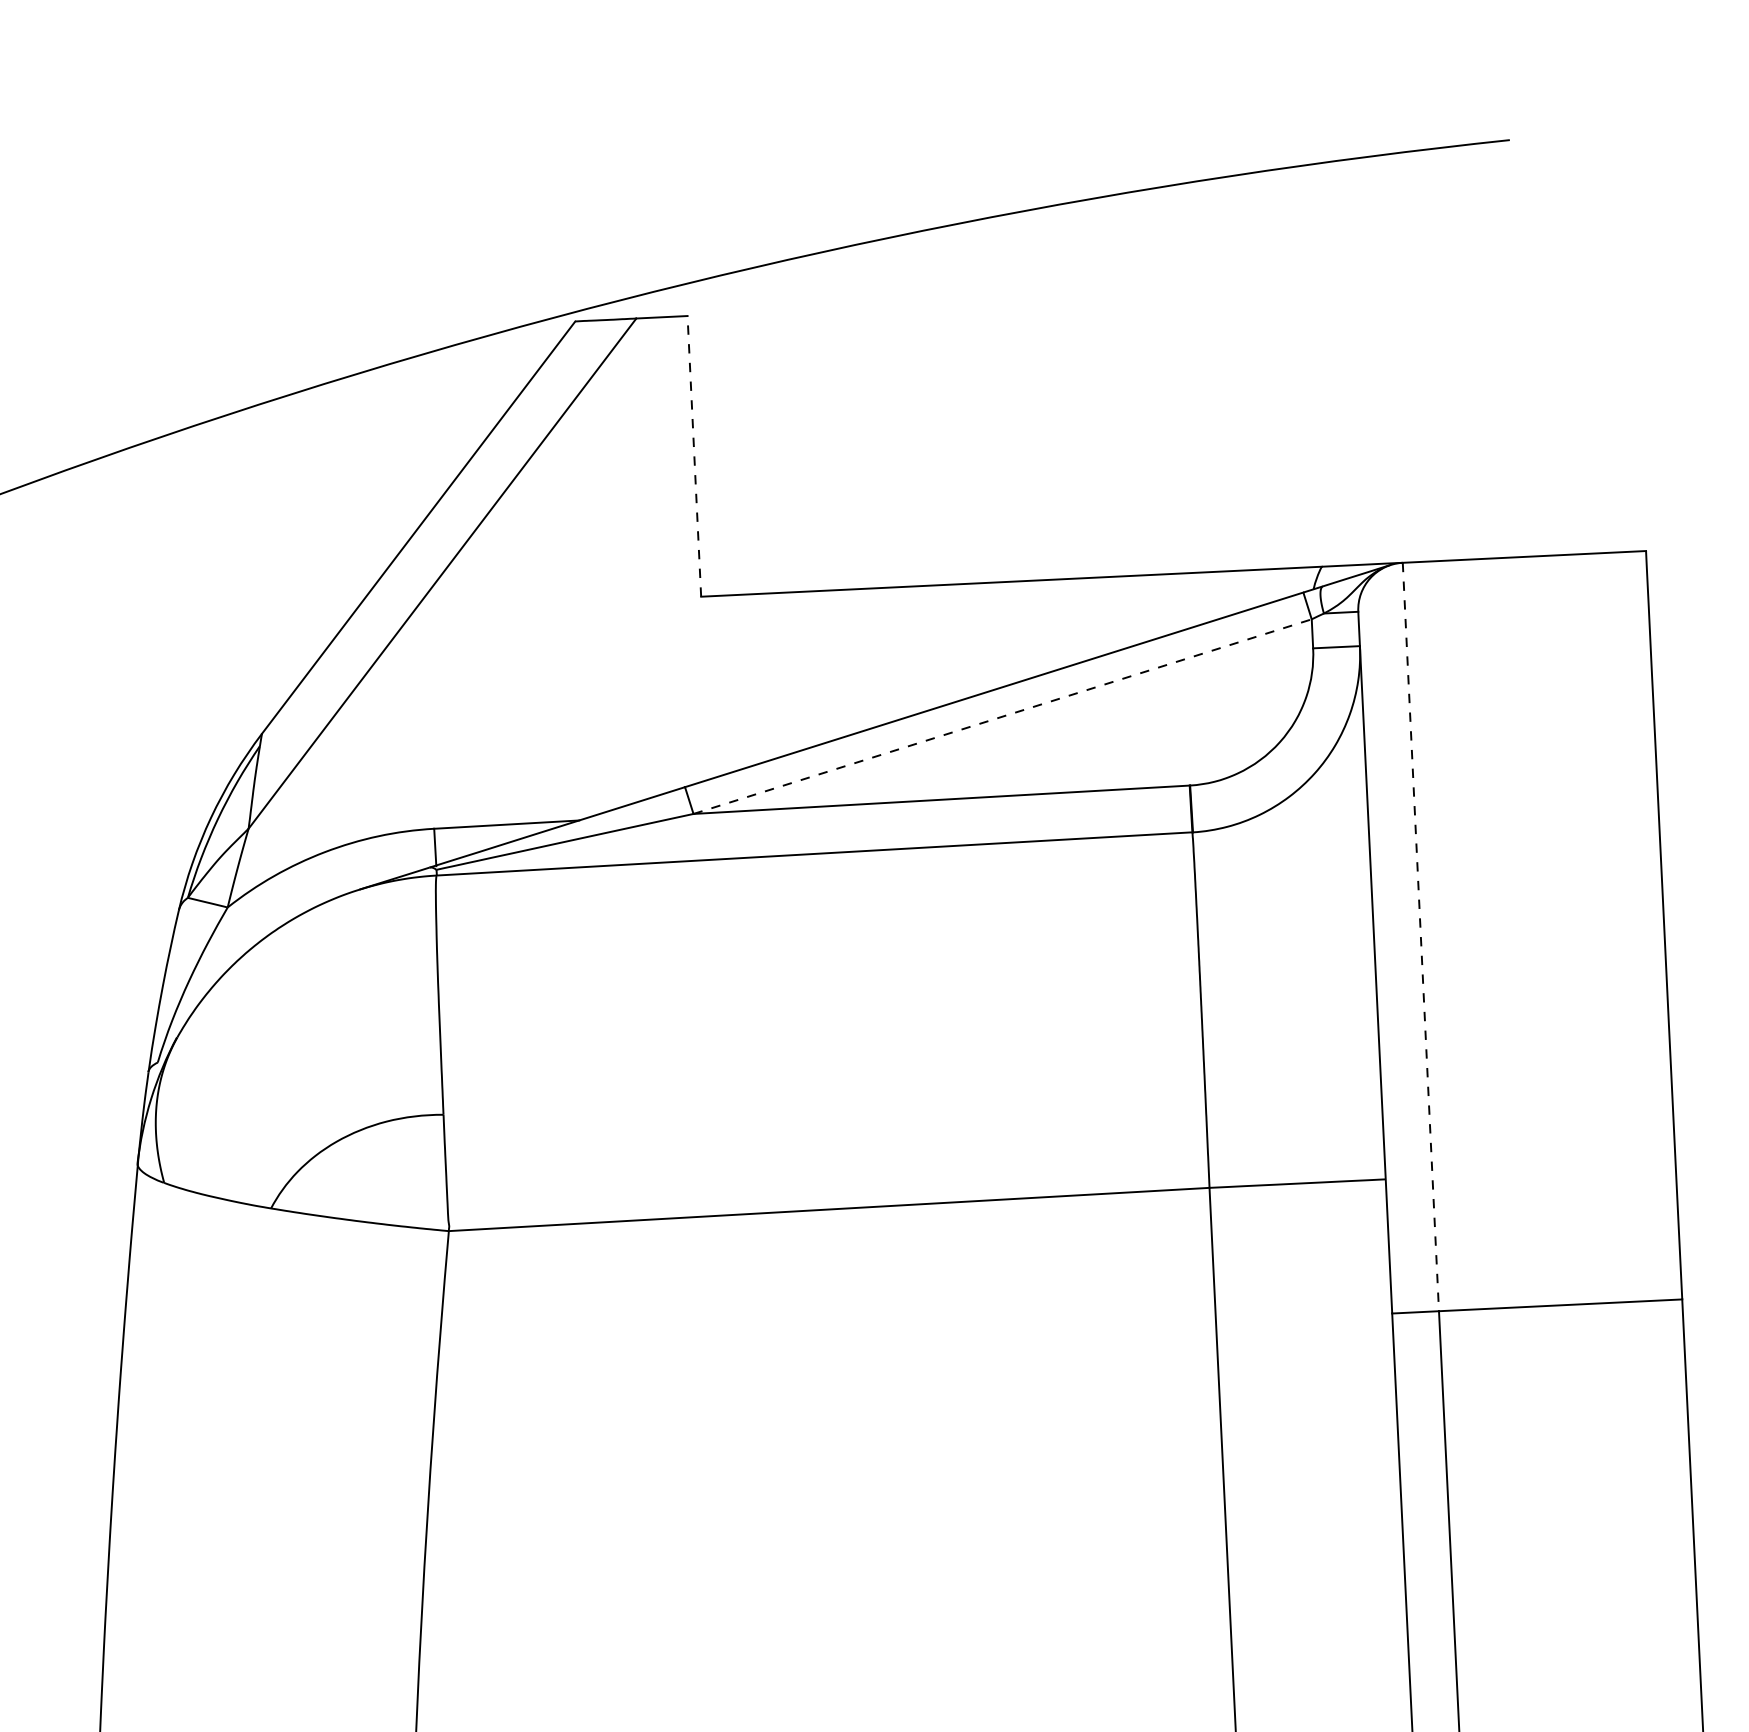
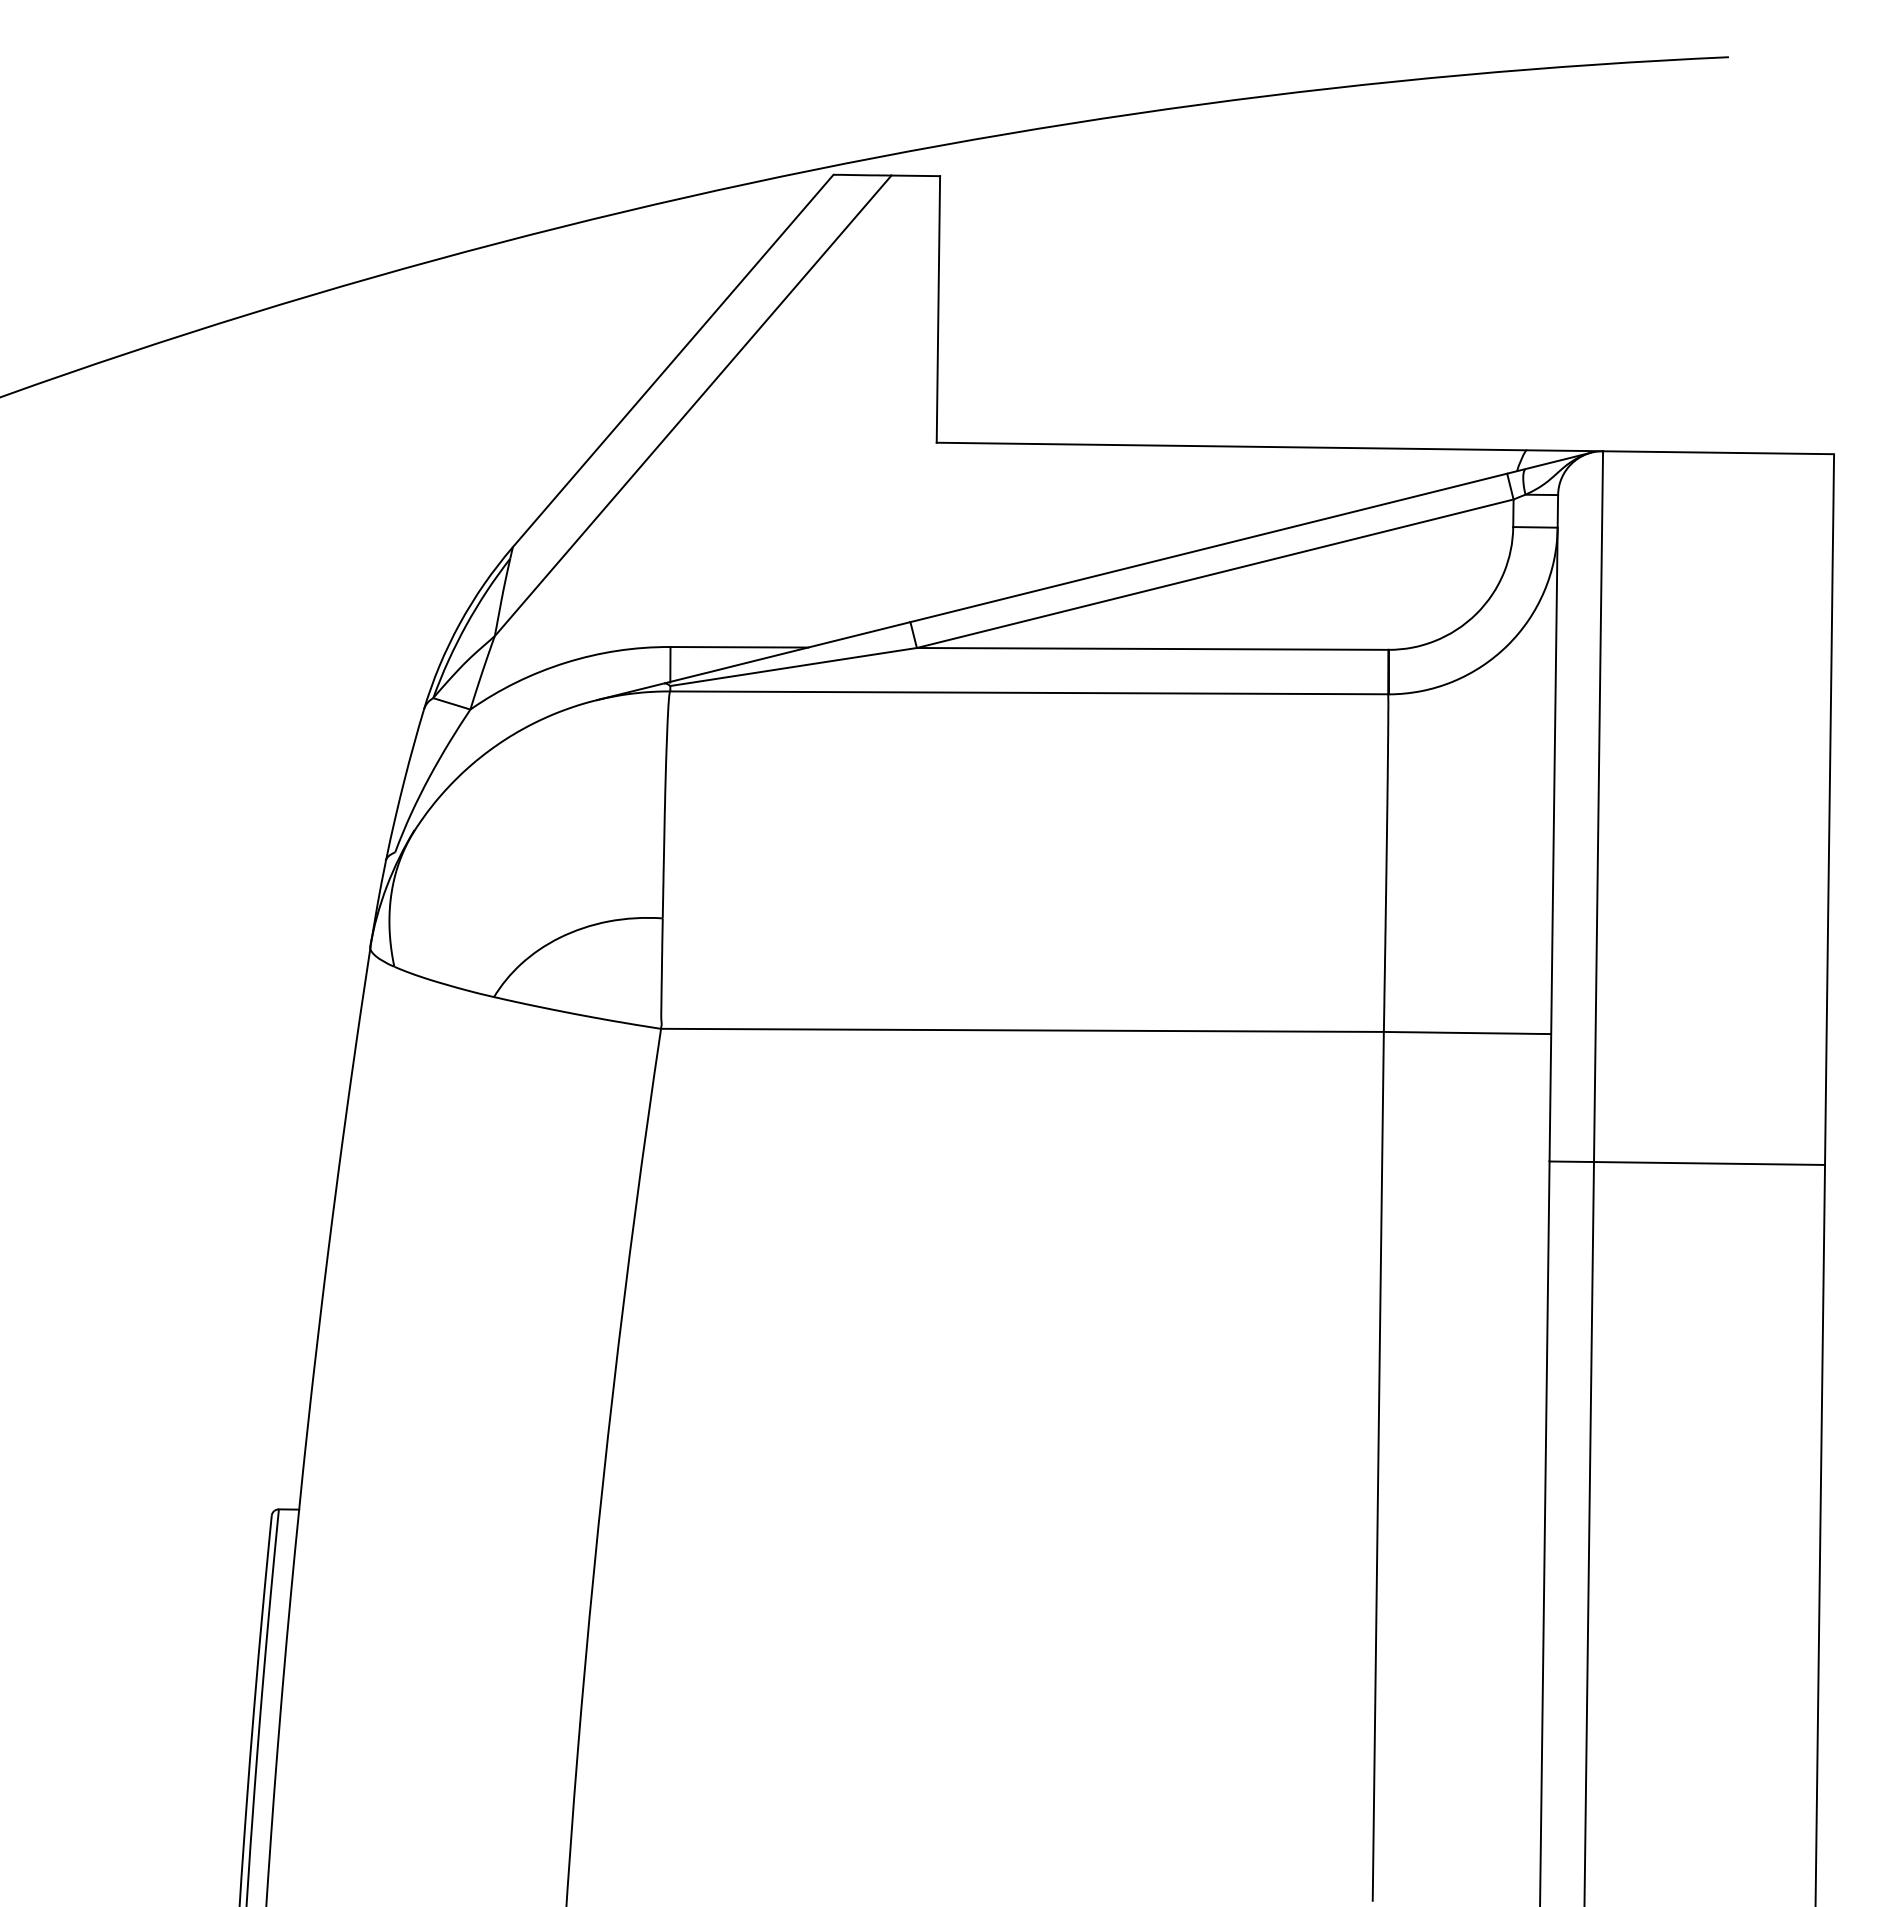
line: (694, 455) -> (938, 308), dashed -> solid
line: (1002, 716) -> (1215, 573), dashed -> solid
line: (1420, 937) -> (1598, 807), dashed -> solid

